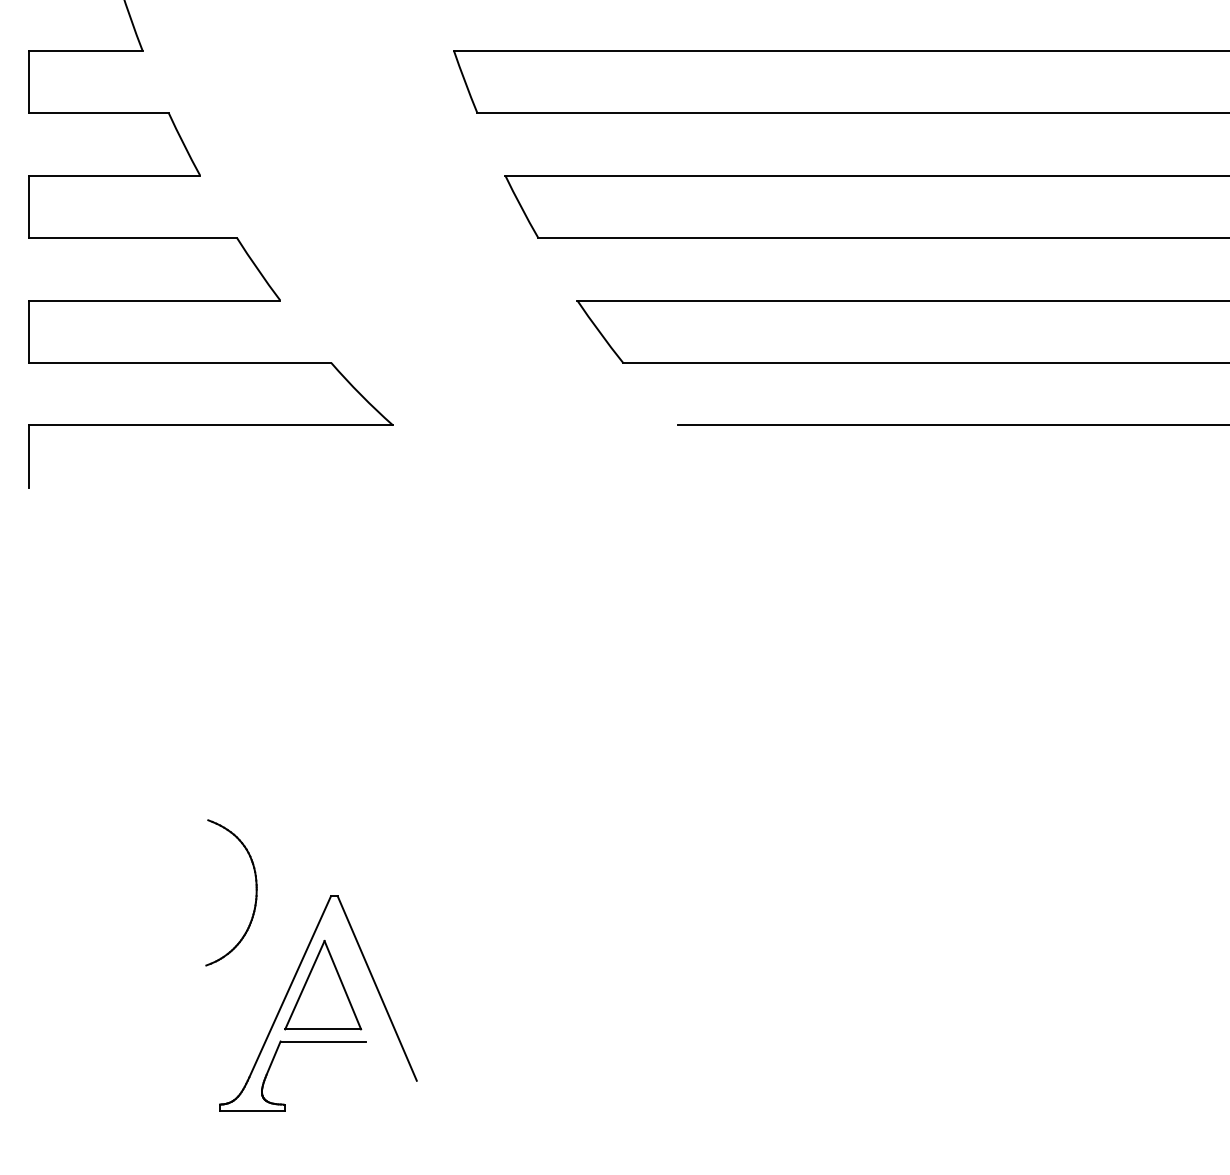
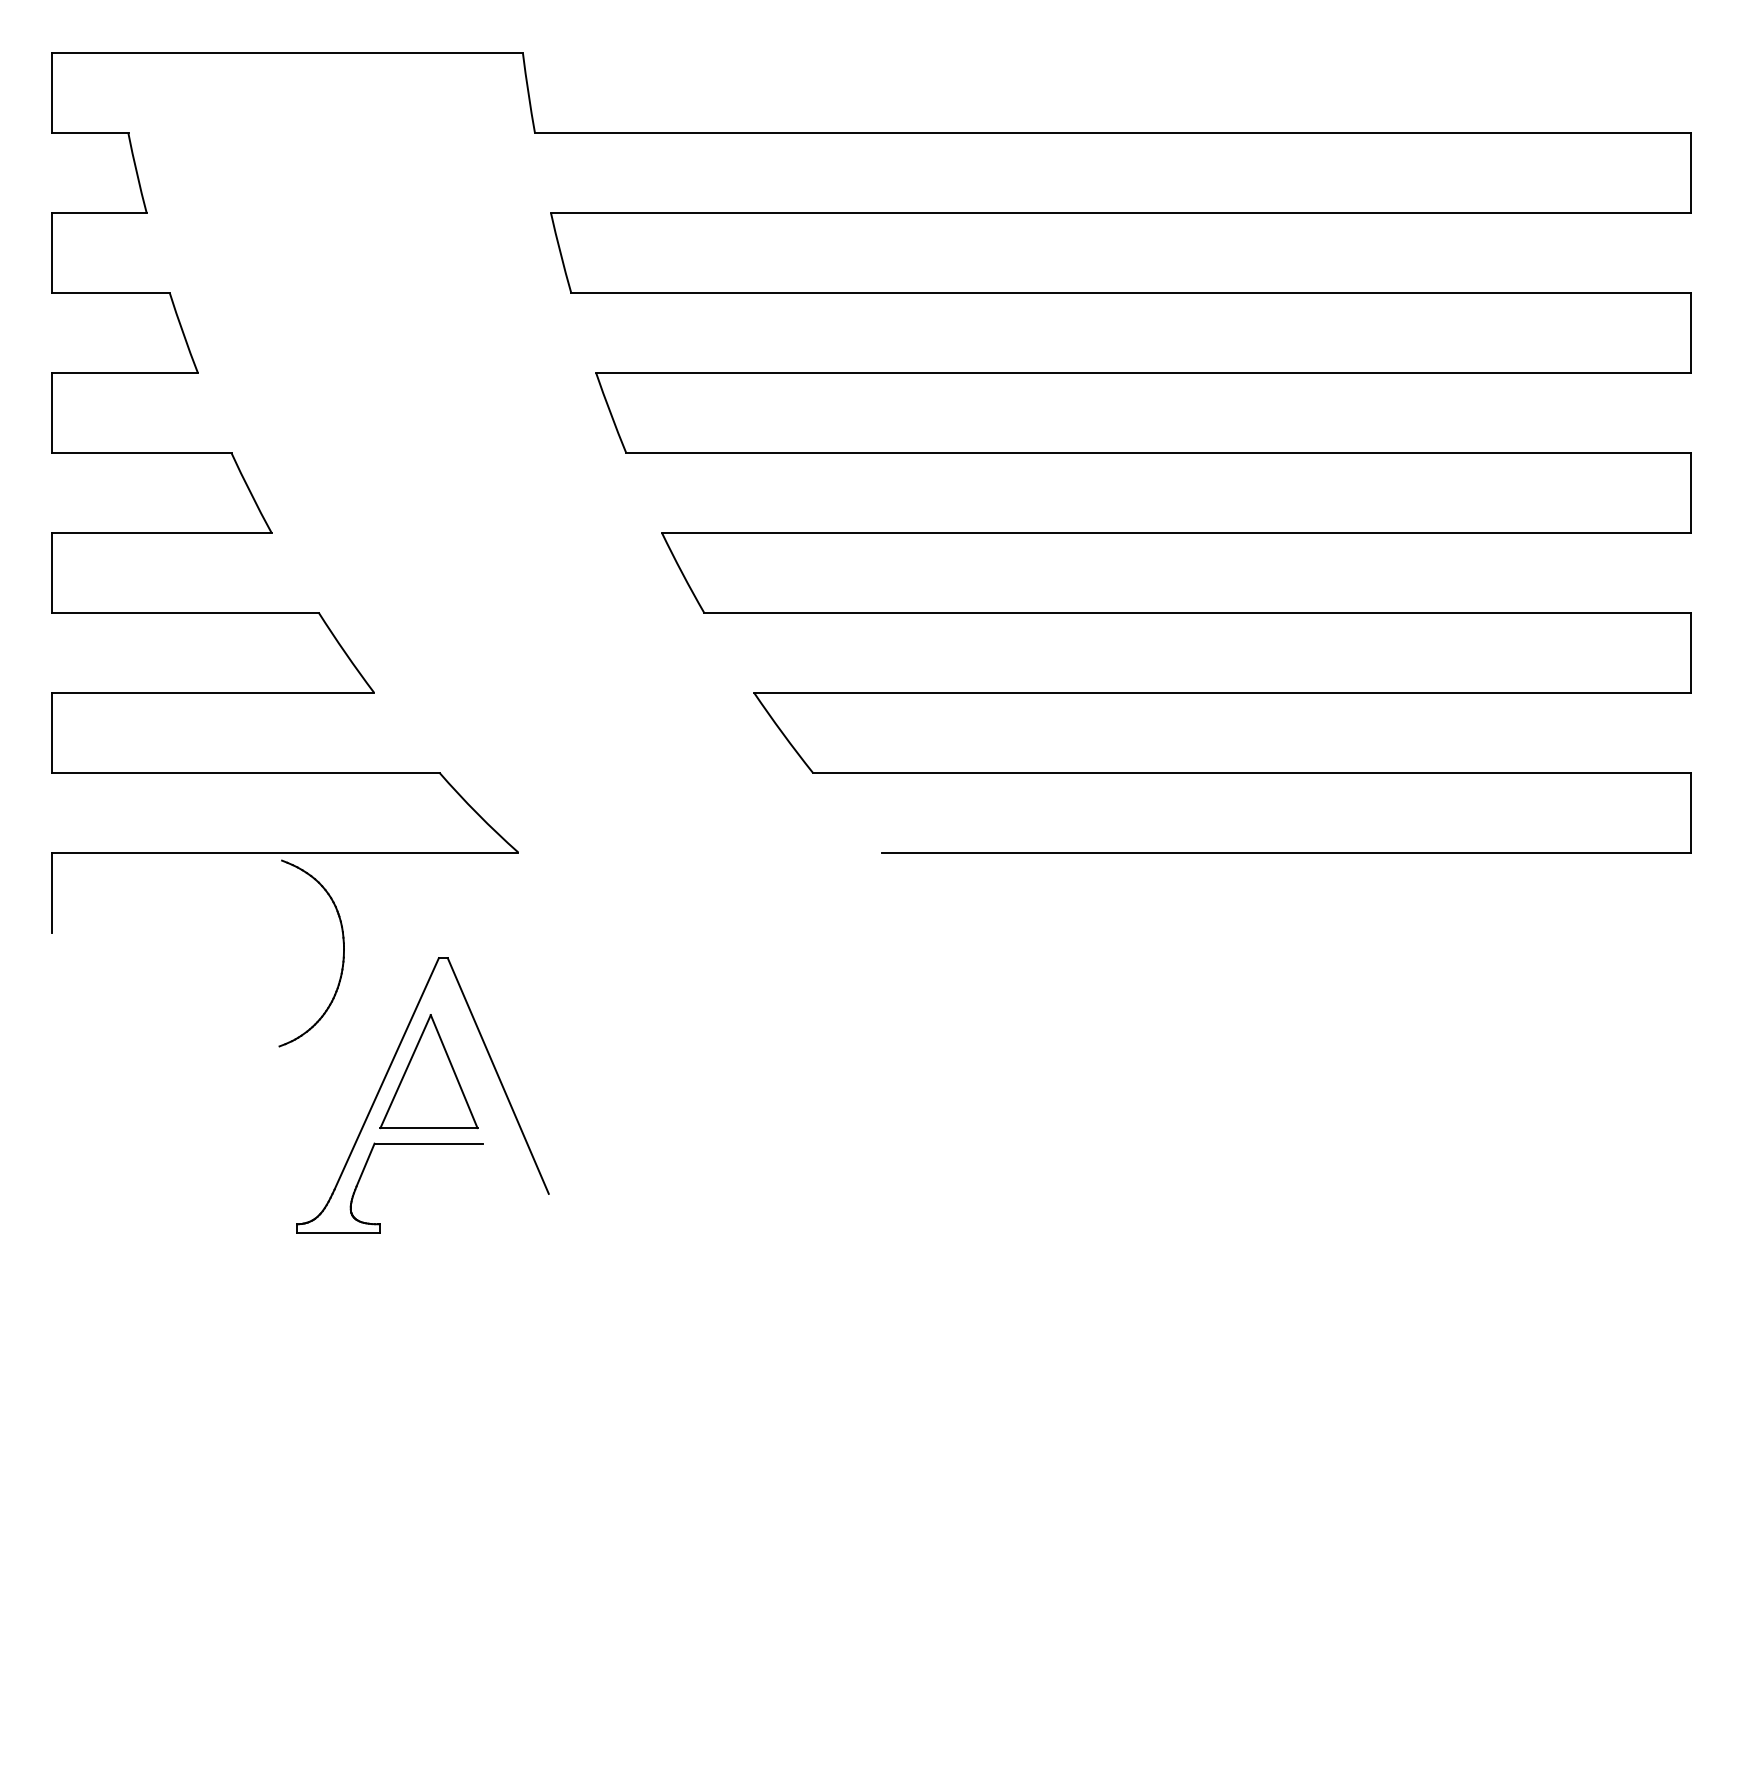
part: (311, 965) -> (413, 1046), moved

